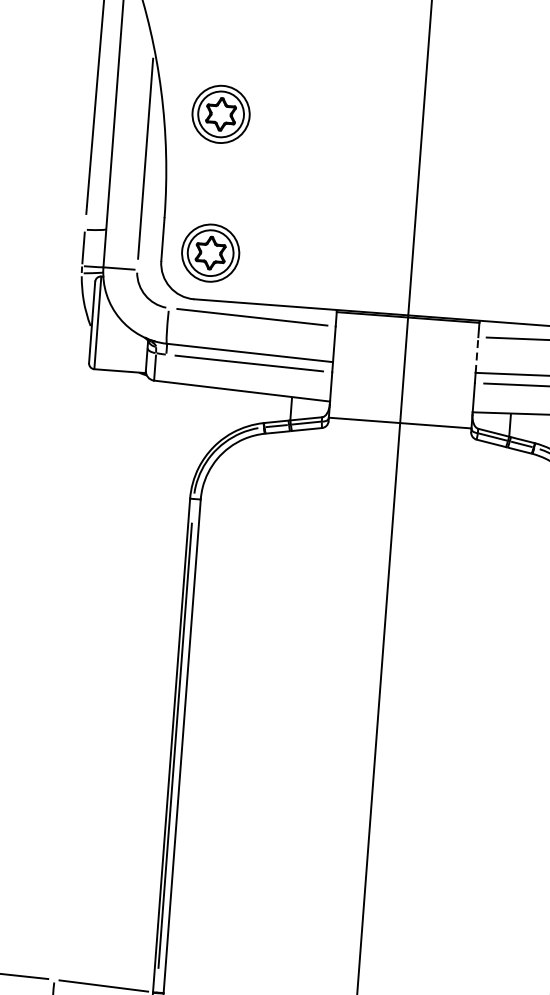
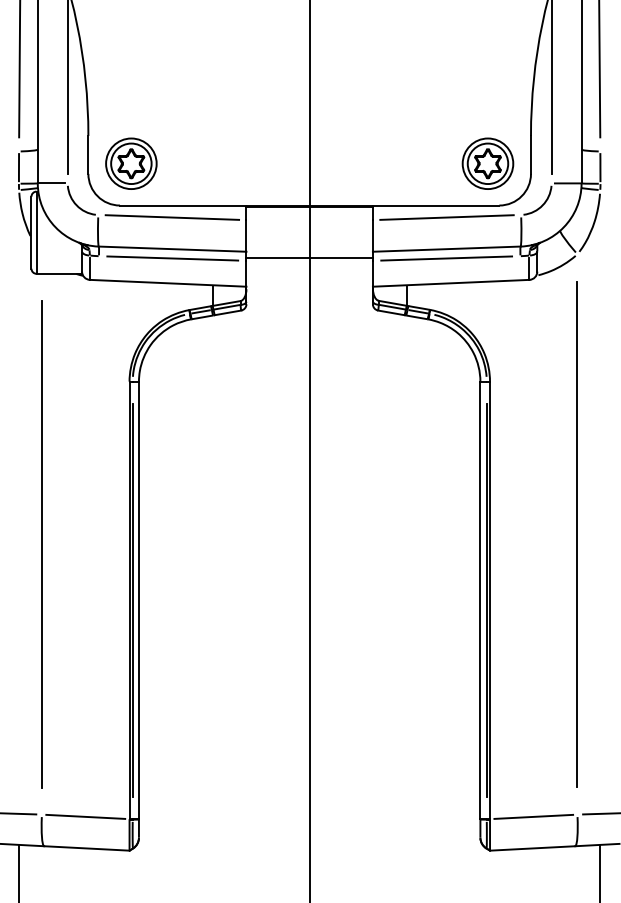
part: (221, 114) -> (131, 40), removed
line: (476, 354) -> (372, 235), dashed -> solid
line: (399, 423) -> (309, 258), moved
line: (77, 673) -> (41, 543), added

